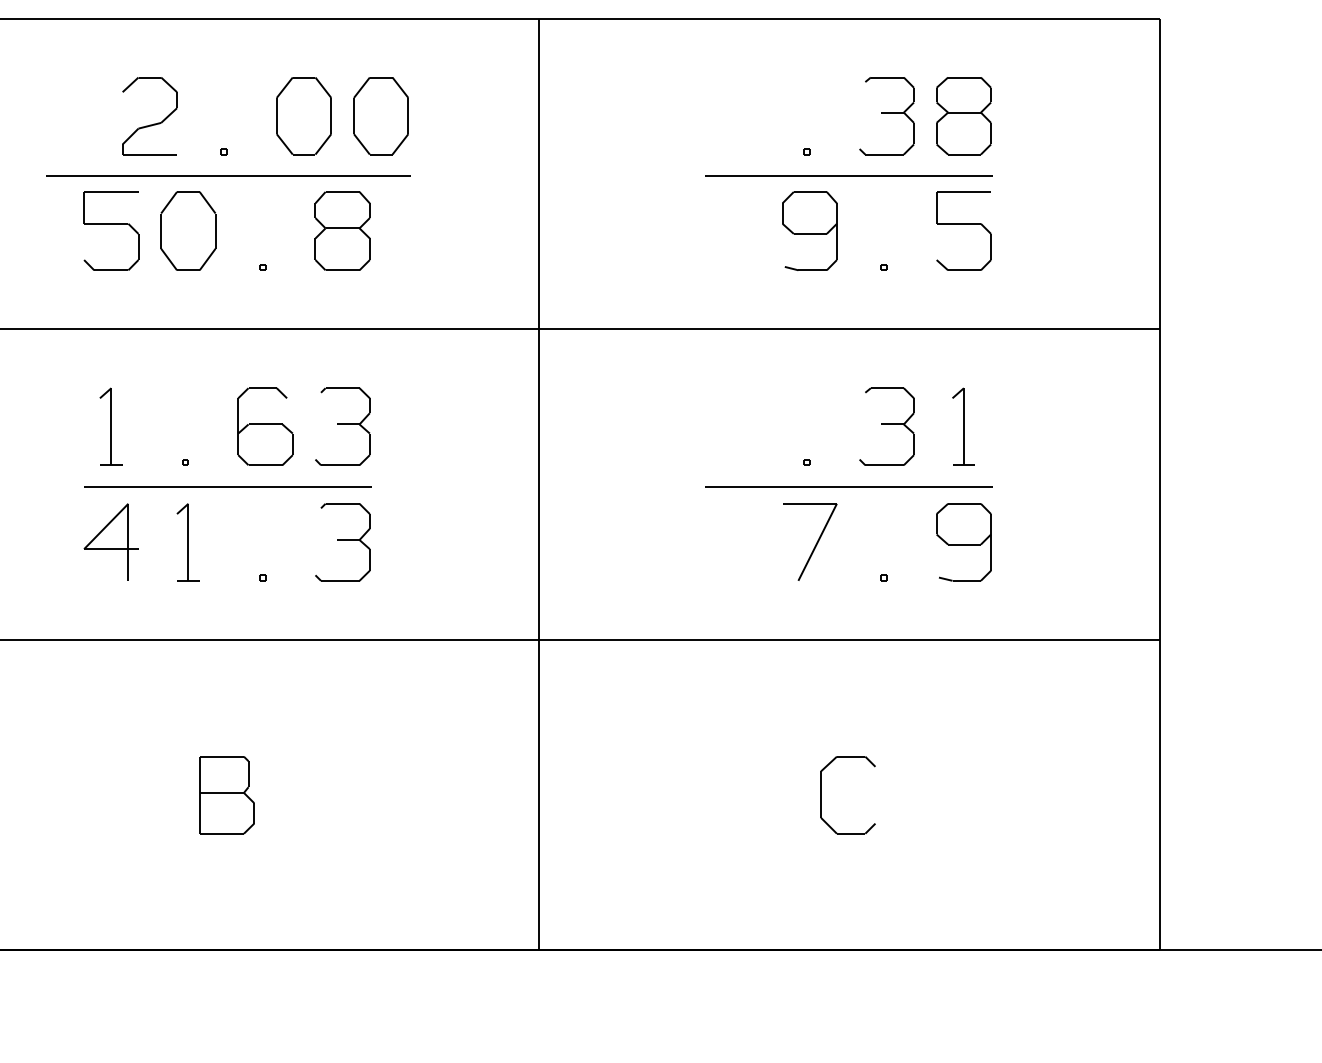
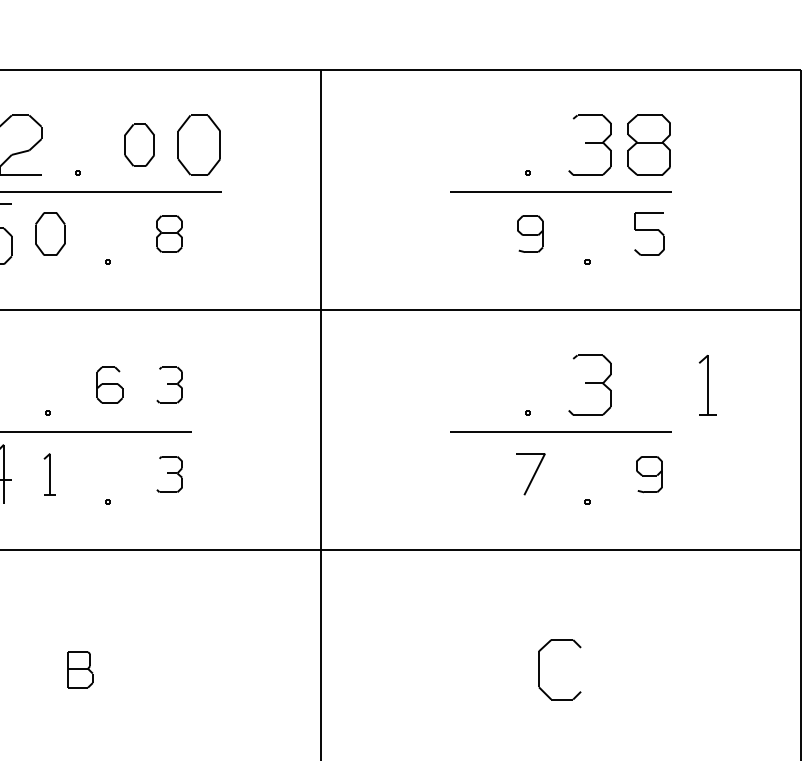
part: (303, 116) -> (139, 145), size x0.7
part: (188, 230) -> (50, 233), size x0.7
part: (342, 230) -> (169, 233), size x0.6
part: (809, 230) -> (530, 233), size x0.6
part: (963, 230) -> (649, 233), size x0.7
part: (265, 426) -> (109, 384), size x0.6
part: (342, 426) -> (169, 384), size x0.6
part: (963, 426) -> (707, 384), moved
part: (810, 541) -> (530, 473), size x0.7
part: (187, 542) -> (49, 474), size x0.7
part: (342, 542) -> (169, 474), size x0.6
part: (963, 542) -> (649, 474), size x0.6
part: (226, 795) -> (79, 669), size x0.6

